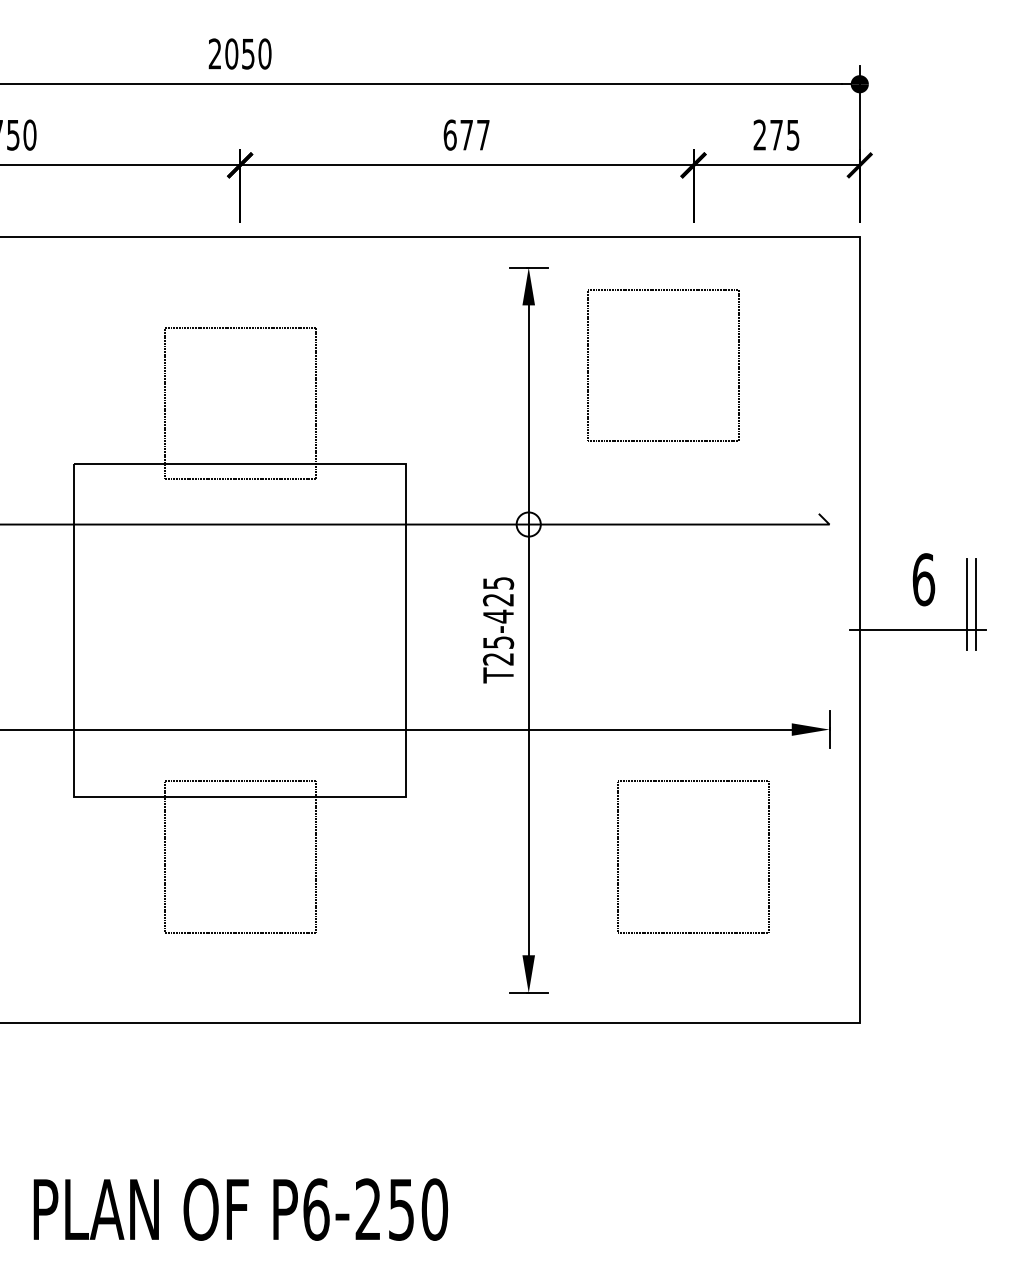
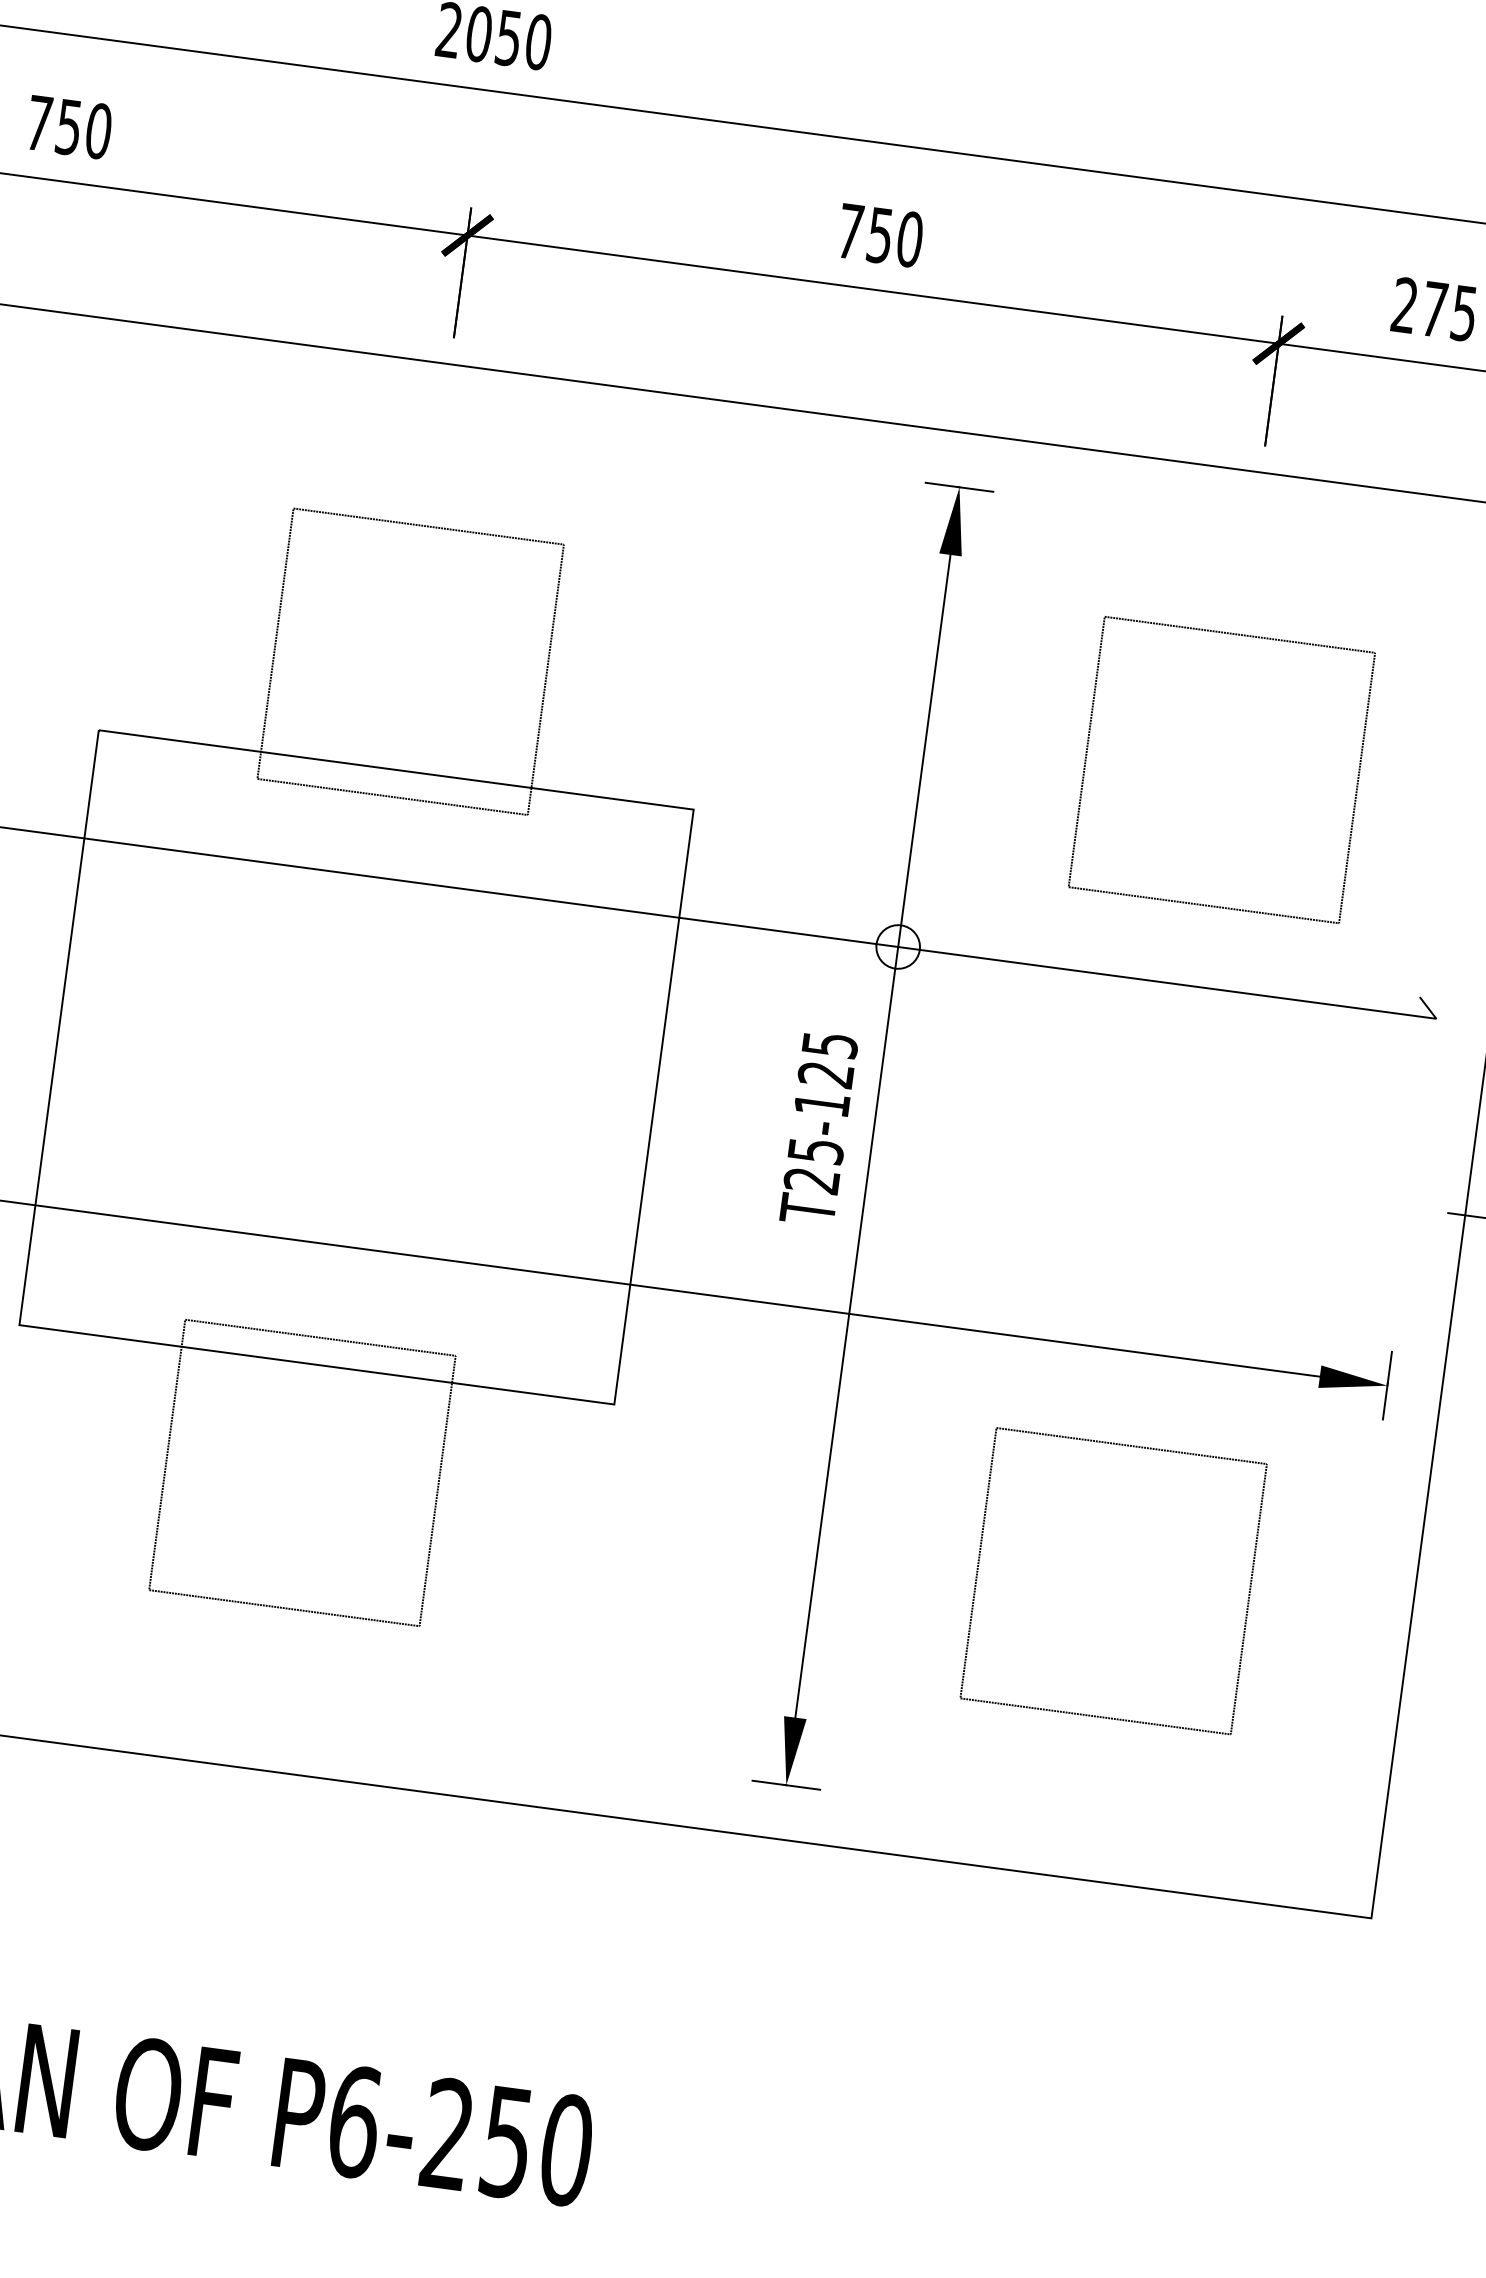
text: (466, 134) -> (879, 234), 677 -> 750
part: (663, 290) -> (1239, 635), moved
text: (498, 616) -> (822, 1104), T25-425 -> T25-125

